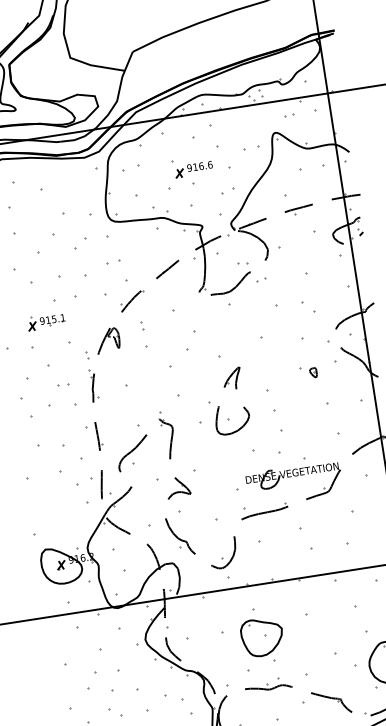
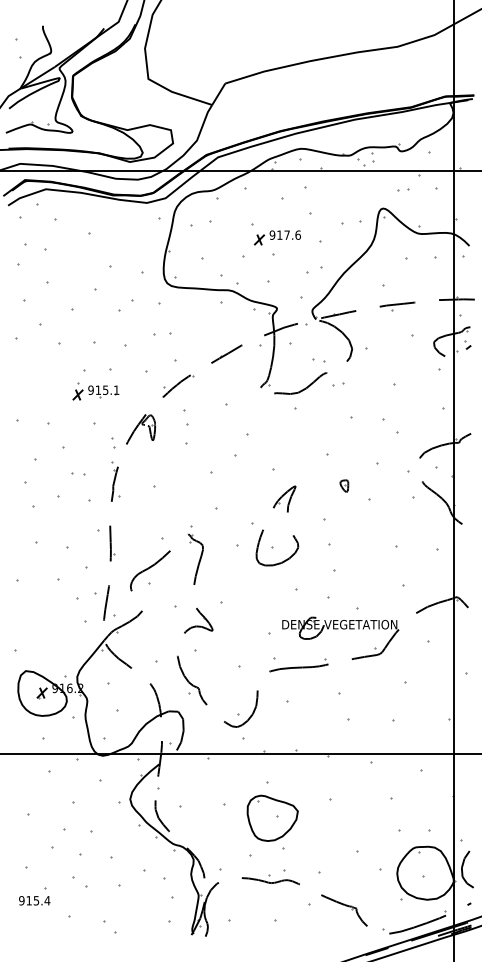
text: (200, 165) -> (286, 234), 916.6 -> 917.6
part: (46, 321) -> (95, 391), moved
part: (142, 324) -> (185, 416), size x1.6
part: (313, 372) -> (344, 485), moved

